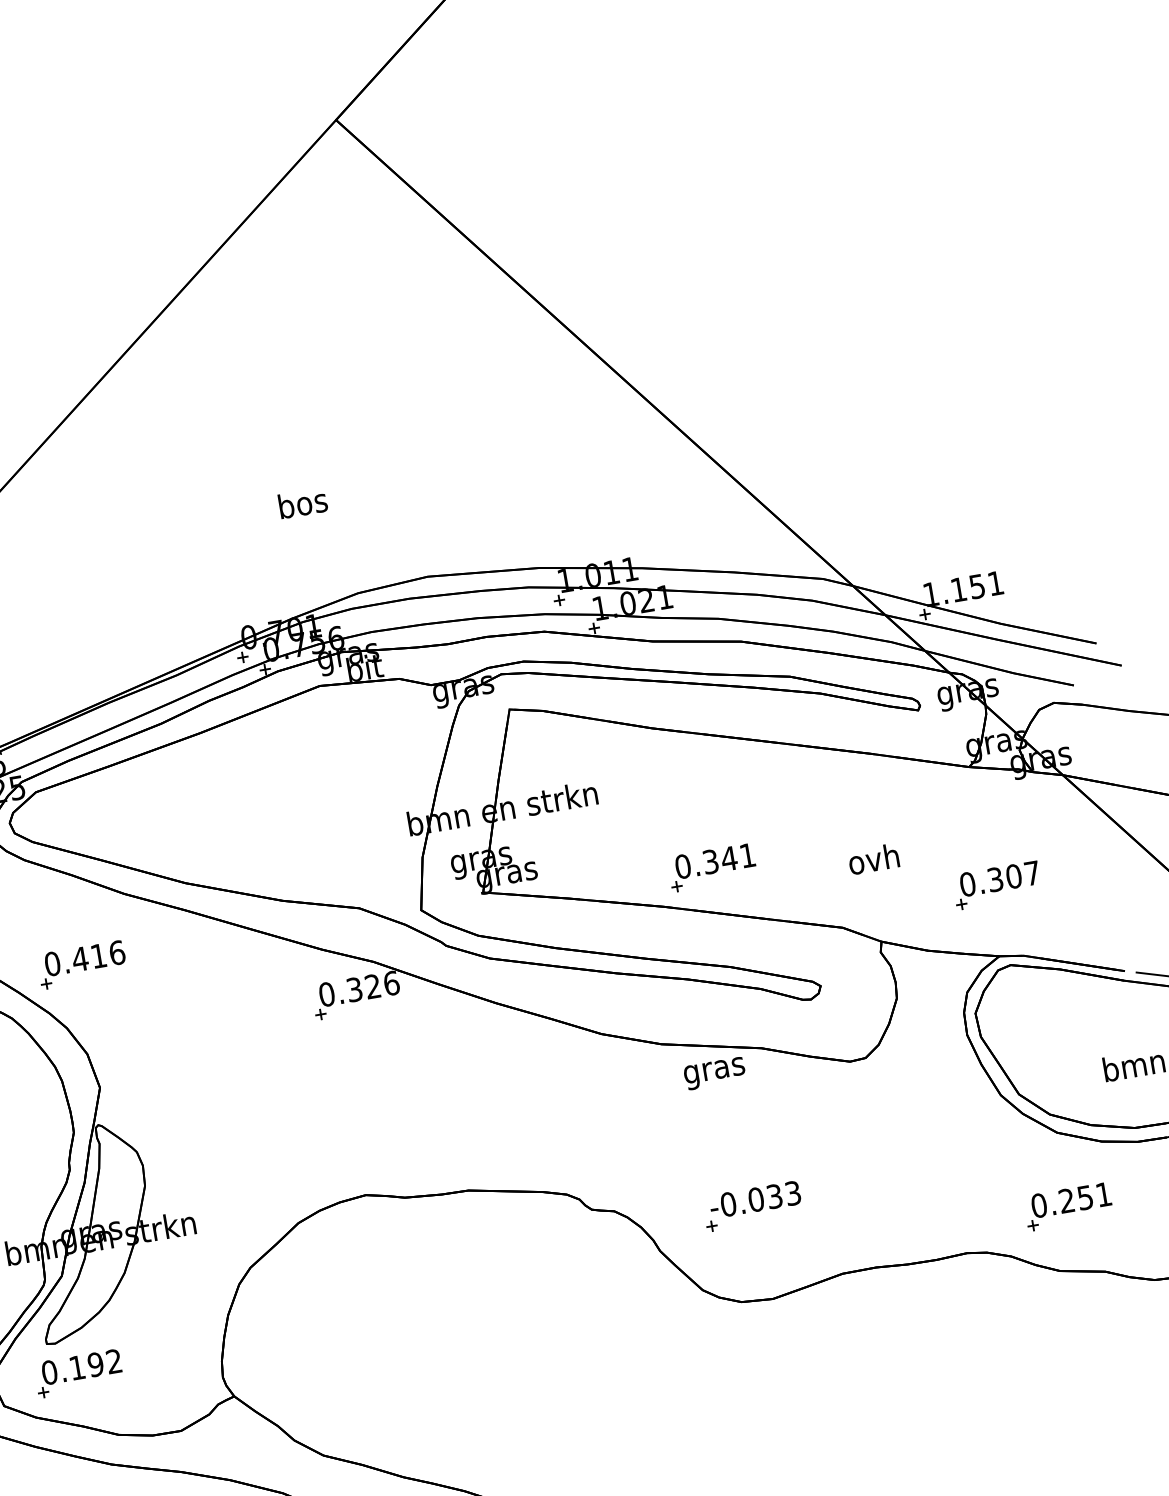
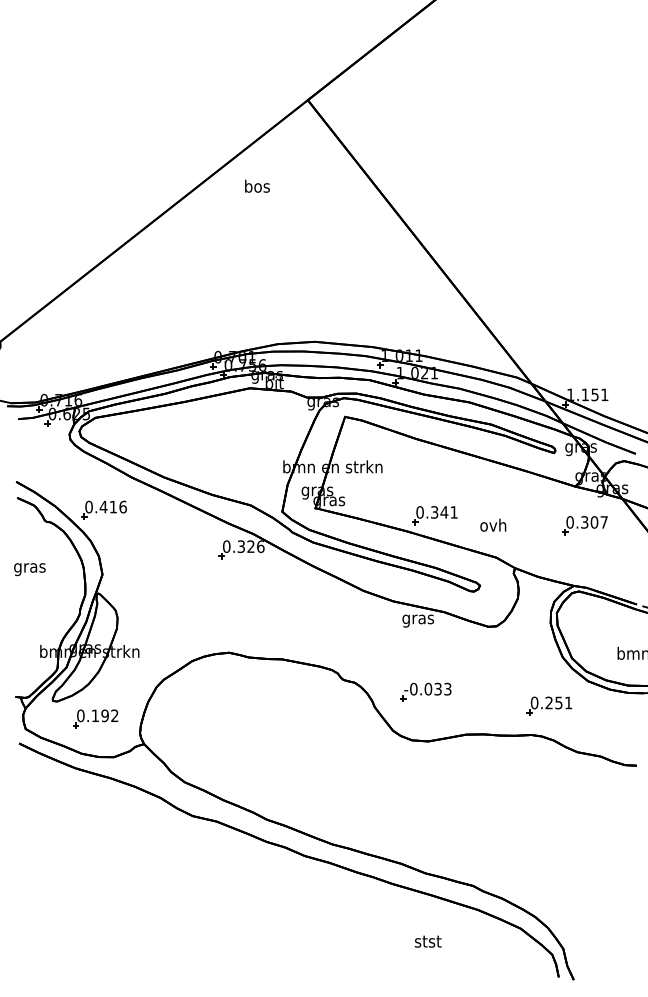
text: (302, 501) -> (257, 185), moved
text: (873, 857) -> (493, 524), moved
part: (995, 885) -> (584, 525), moved
part: (1068, 1205) -> (549, 705), moved
part: (78, 1372) -> (95, 718), moved

